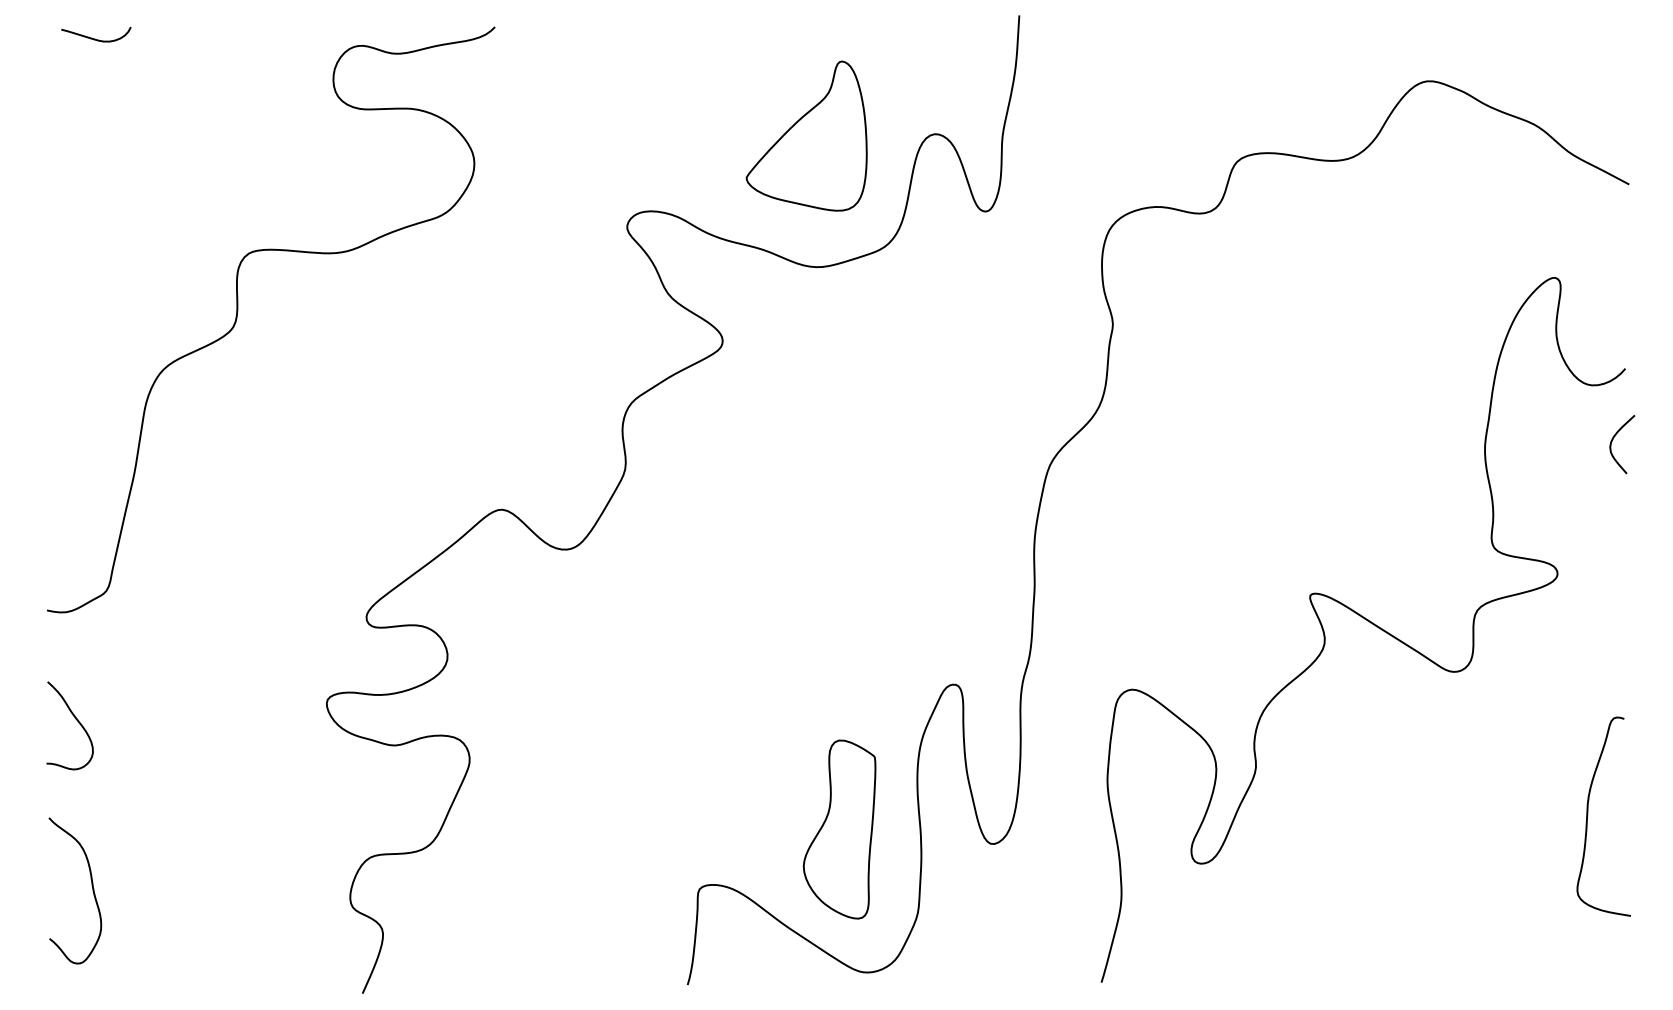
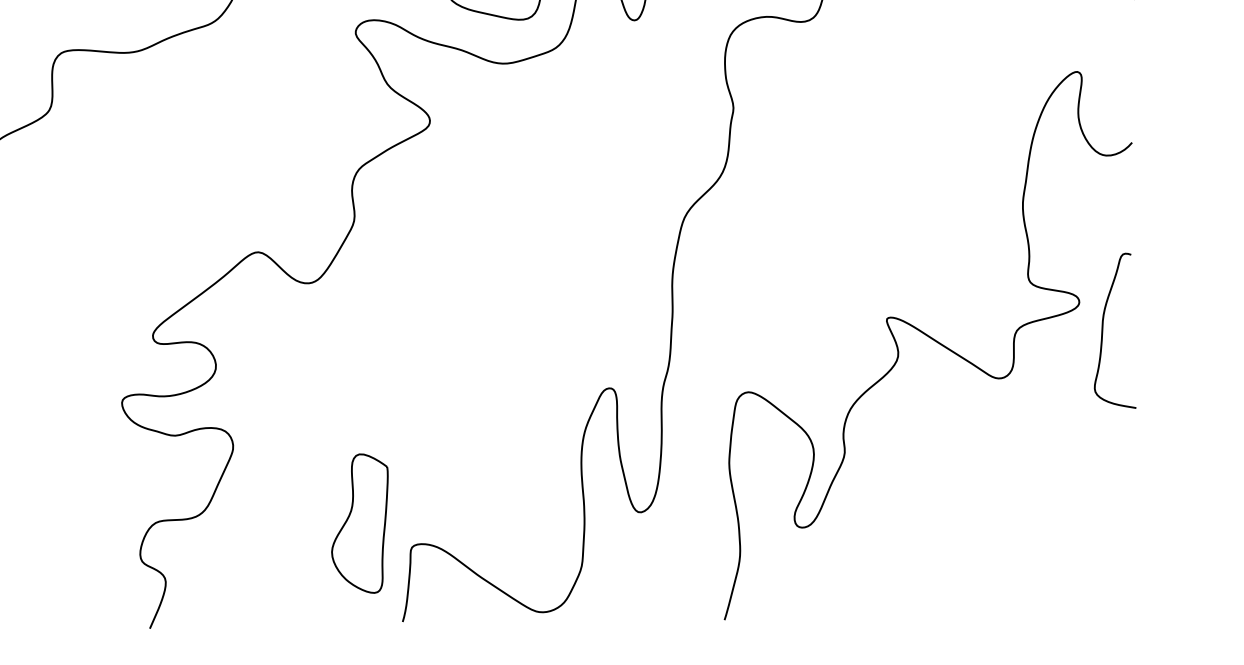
curve: (1613, 439) -> (1122, 197), removed
curve: (1588, 815) -> (1103, 329), moved
part: (839, 829) -> (359, 523), moved

